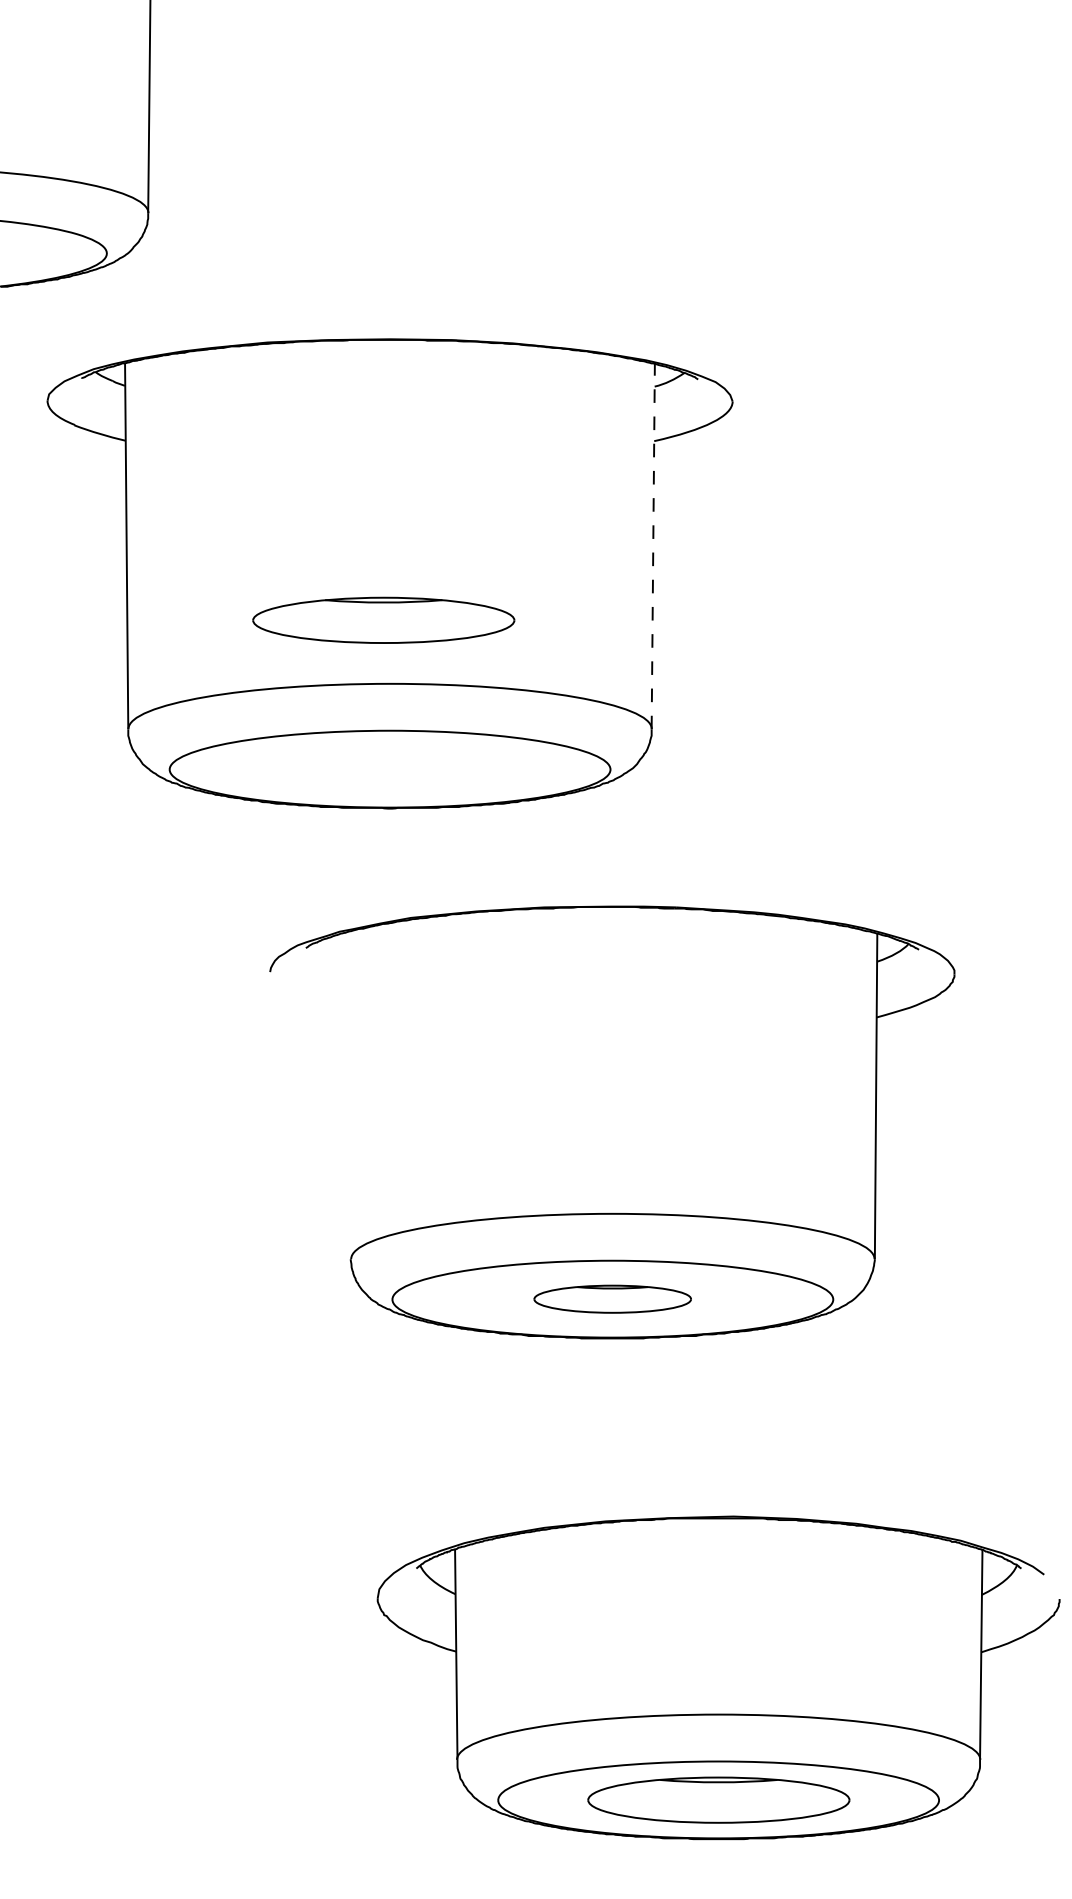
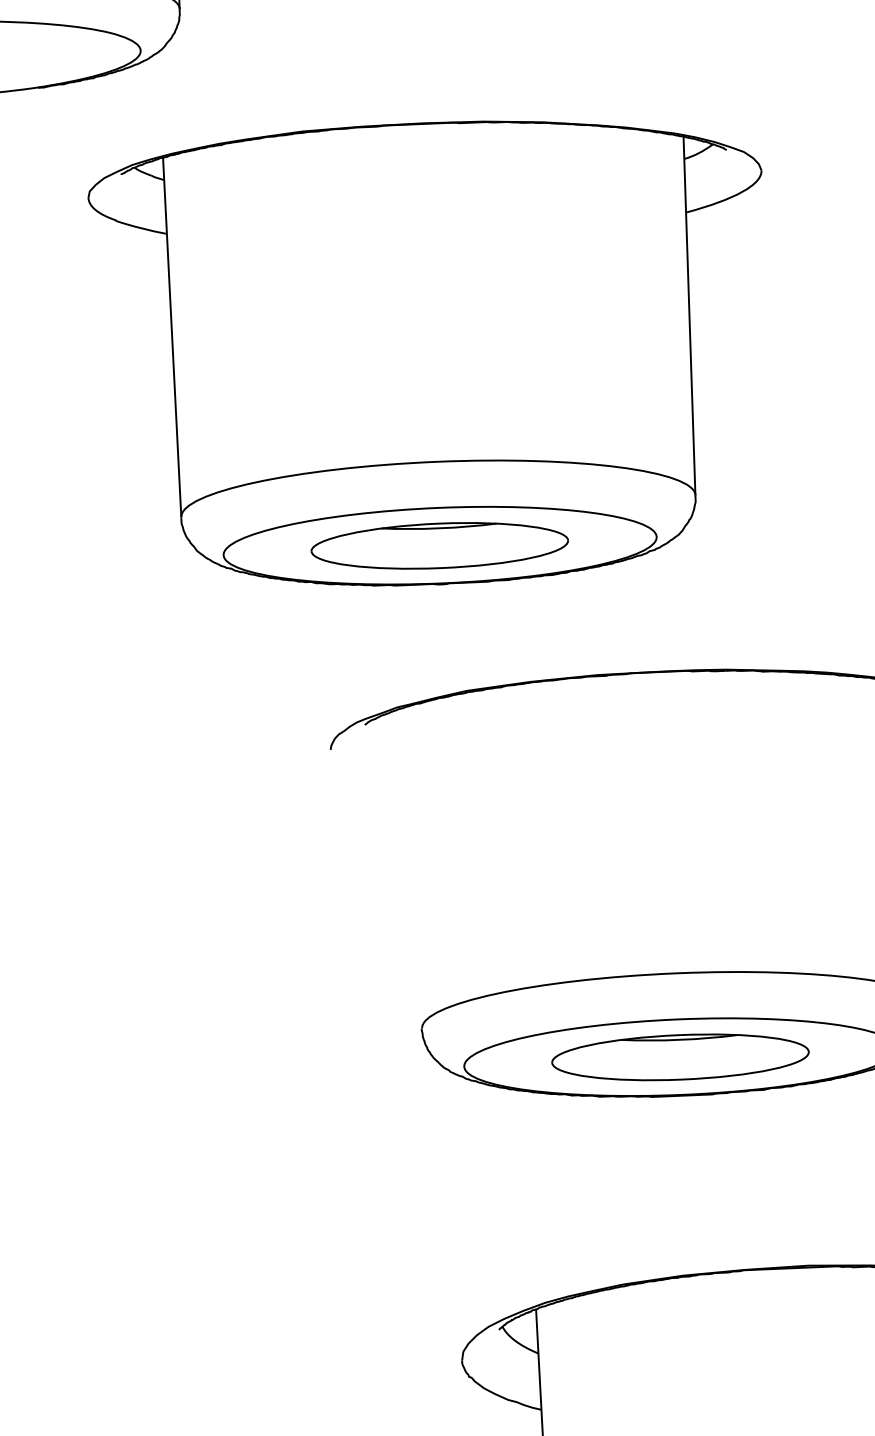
line: (653, 546) -> (689, 316), dashed -> solid
part: (383, 619) -> (439, 545), moved
part: (612, 1298) -> (680, 1056), size x1.67

